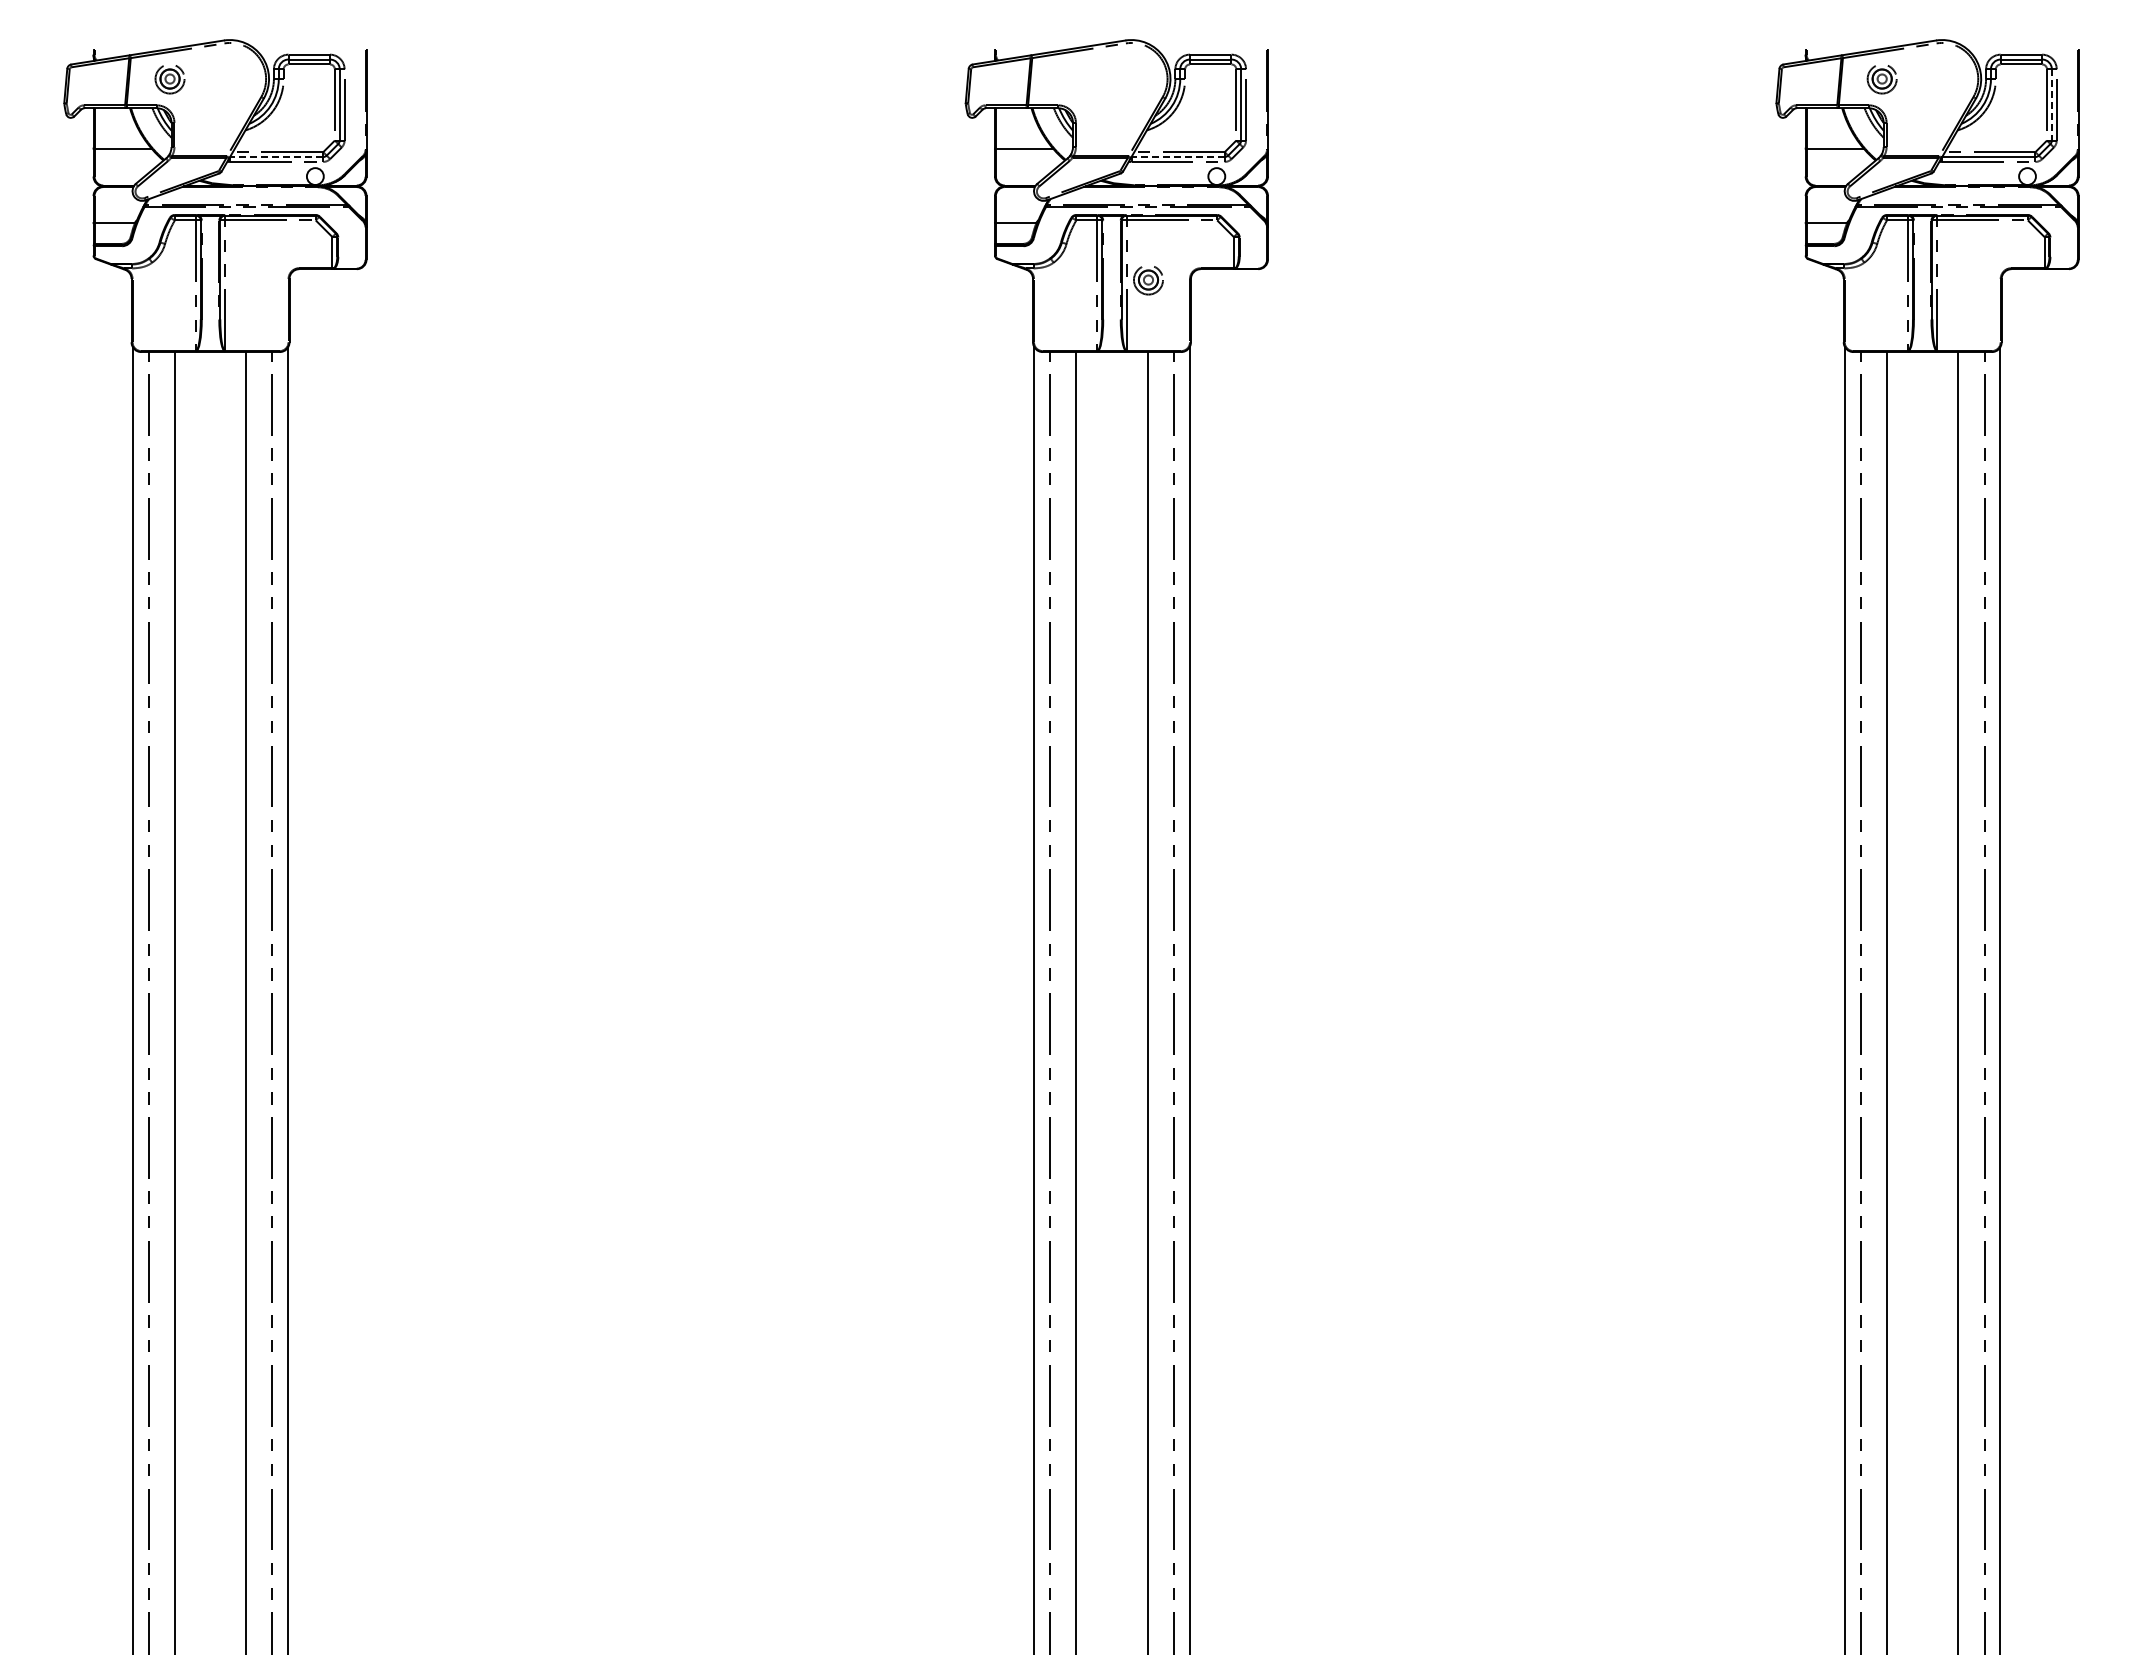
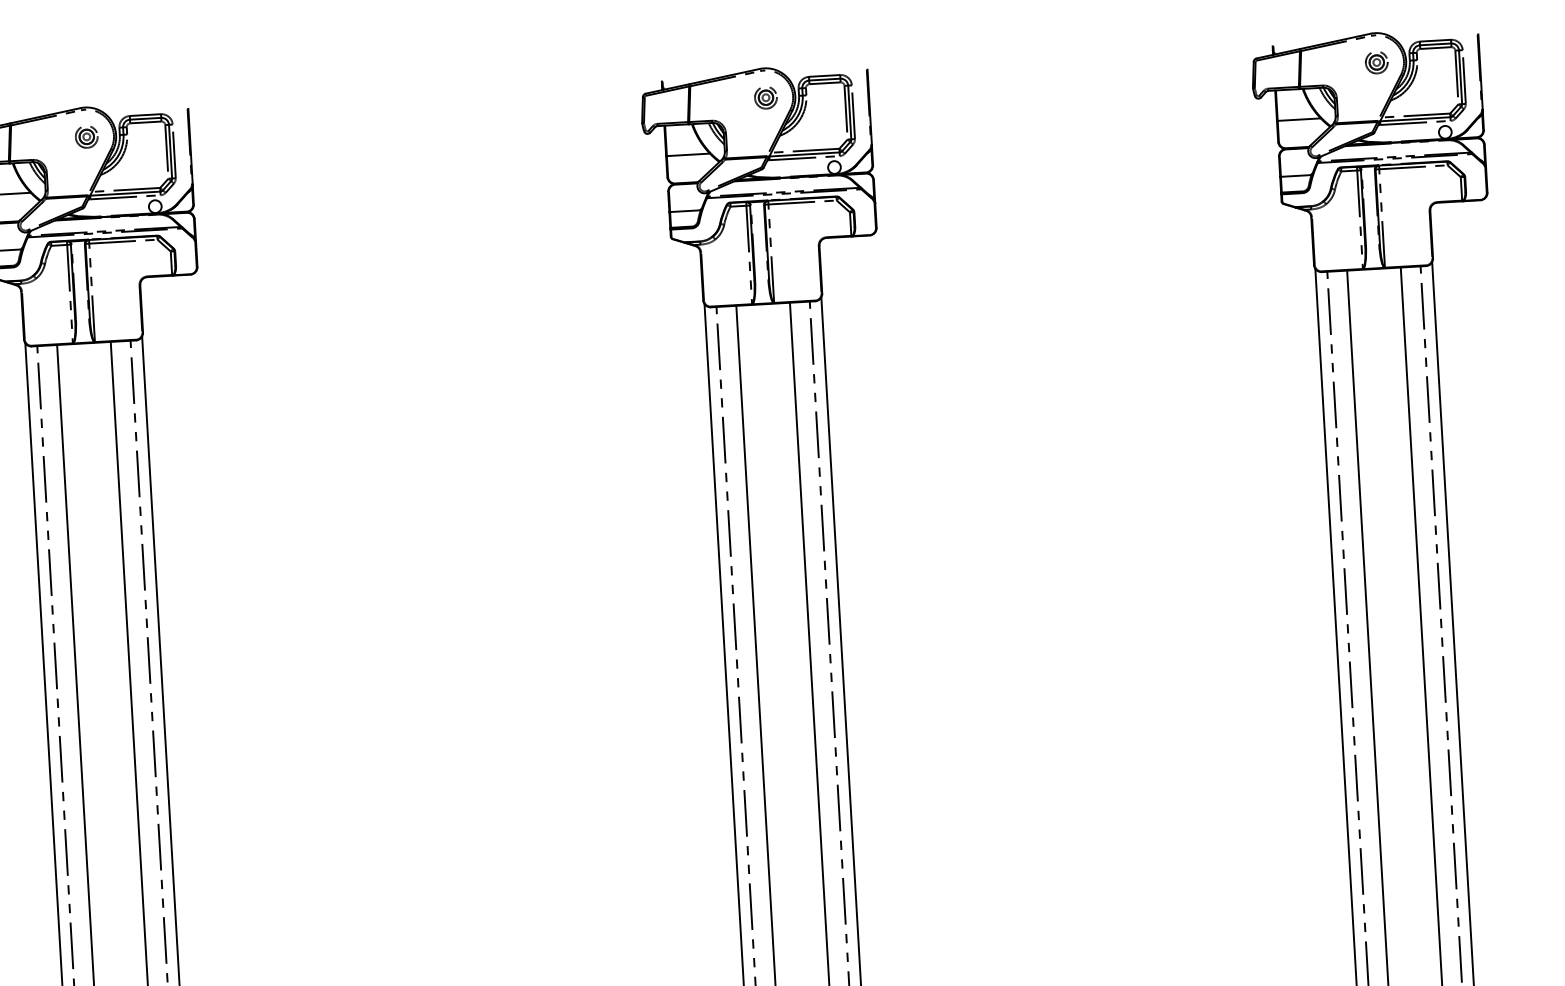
part: (169, 79) -> (86, 137), moved
part: (1881, 79) -> (1376, 62), moved
line: (2051, 104) -> (1460, 76), dashed -> solid
line: (276, 157) -> (125, 194), dashed -> solid
line: (1178, 157) -> (804, 154), dashed -> solid
part: (1148, 280) -> (766, 98), moved

